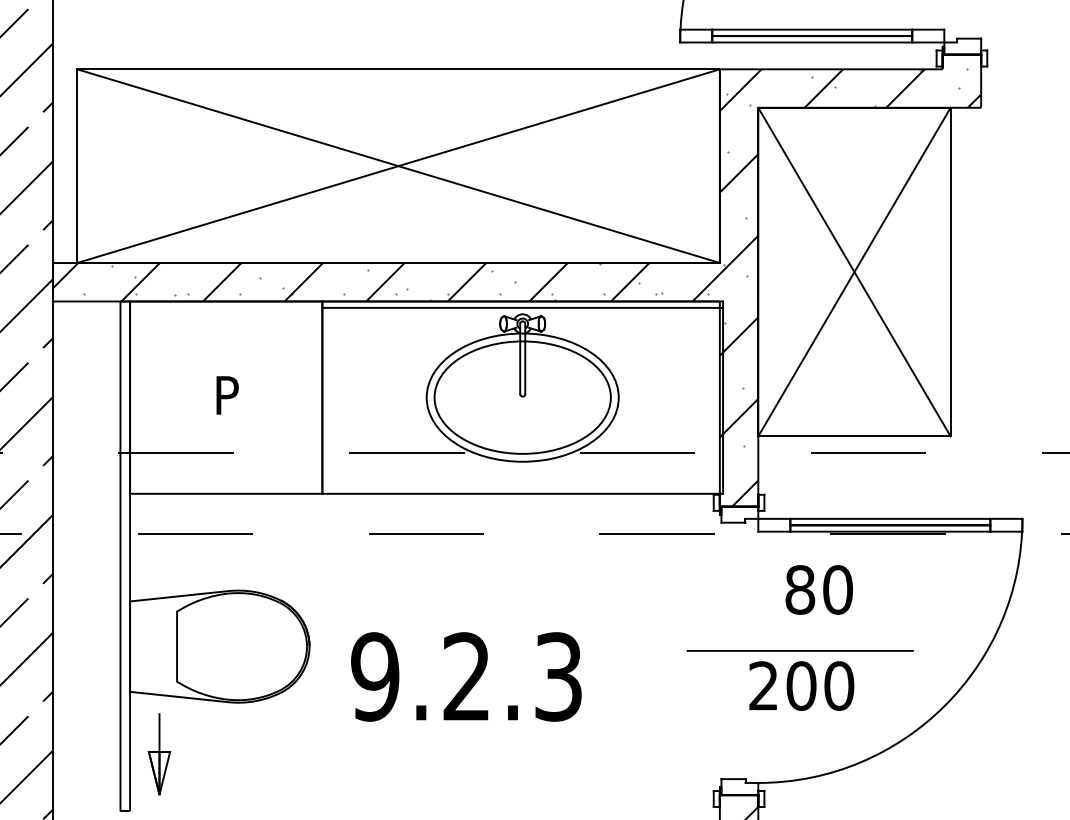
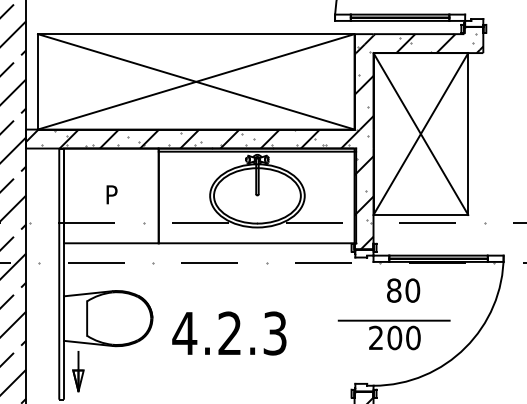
text: (374, 676) -> (184, 333), 9.2.3 -> 4.2.3

